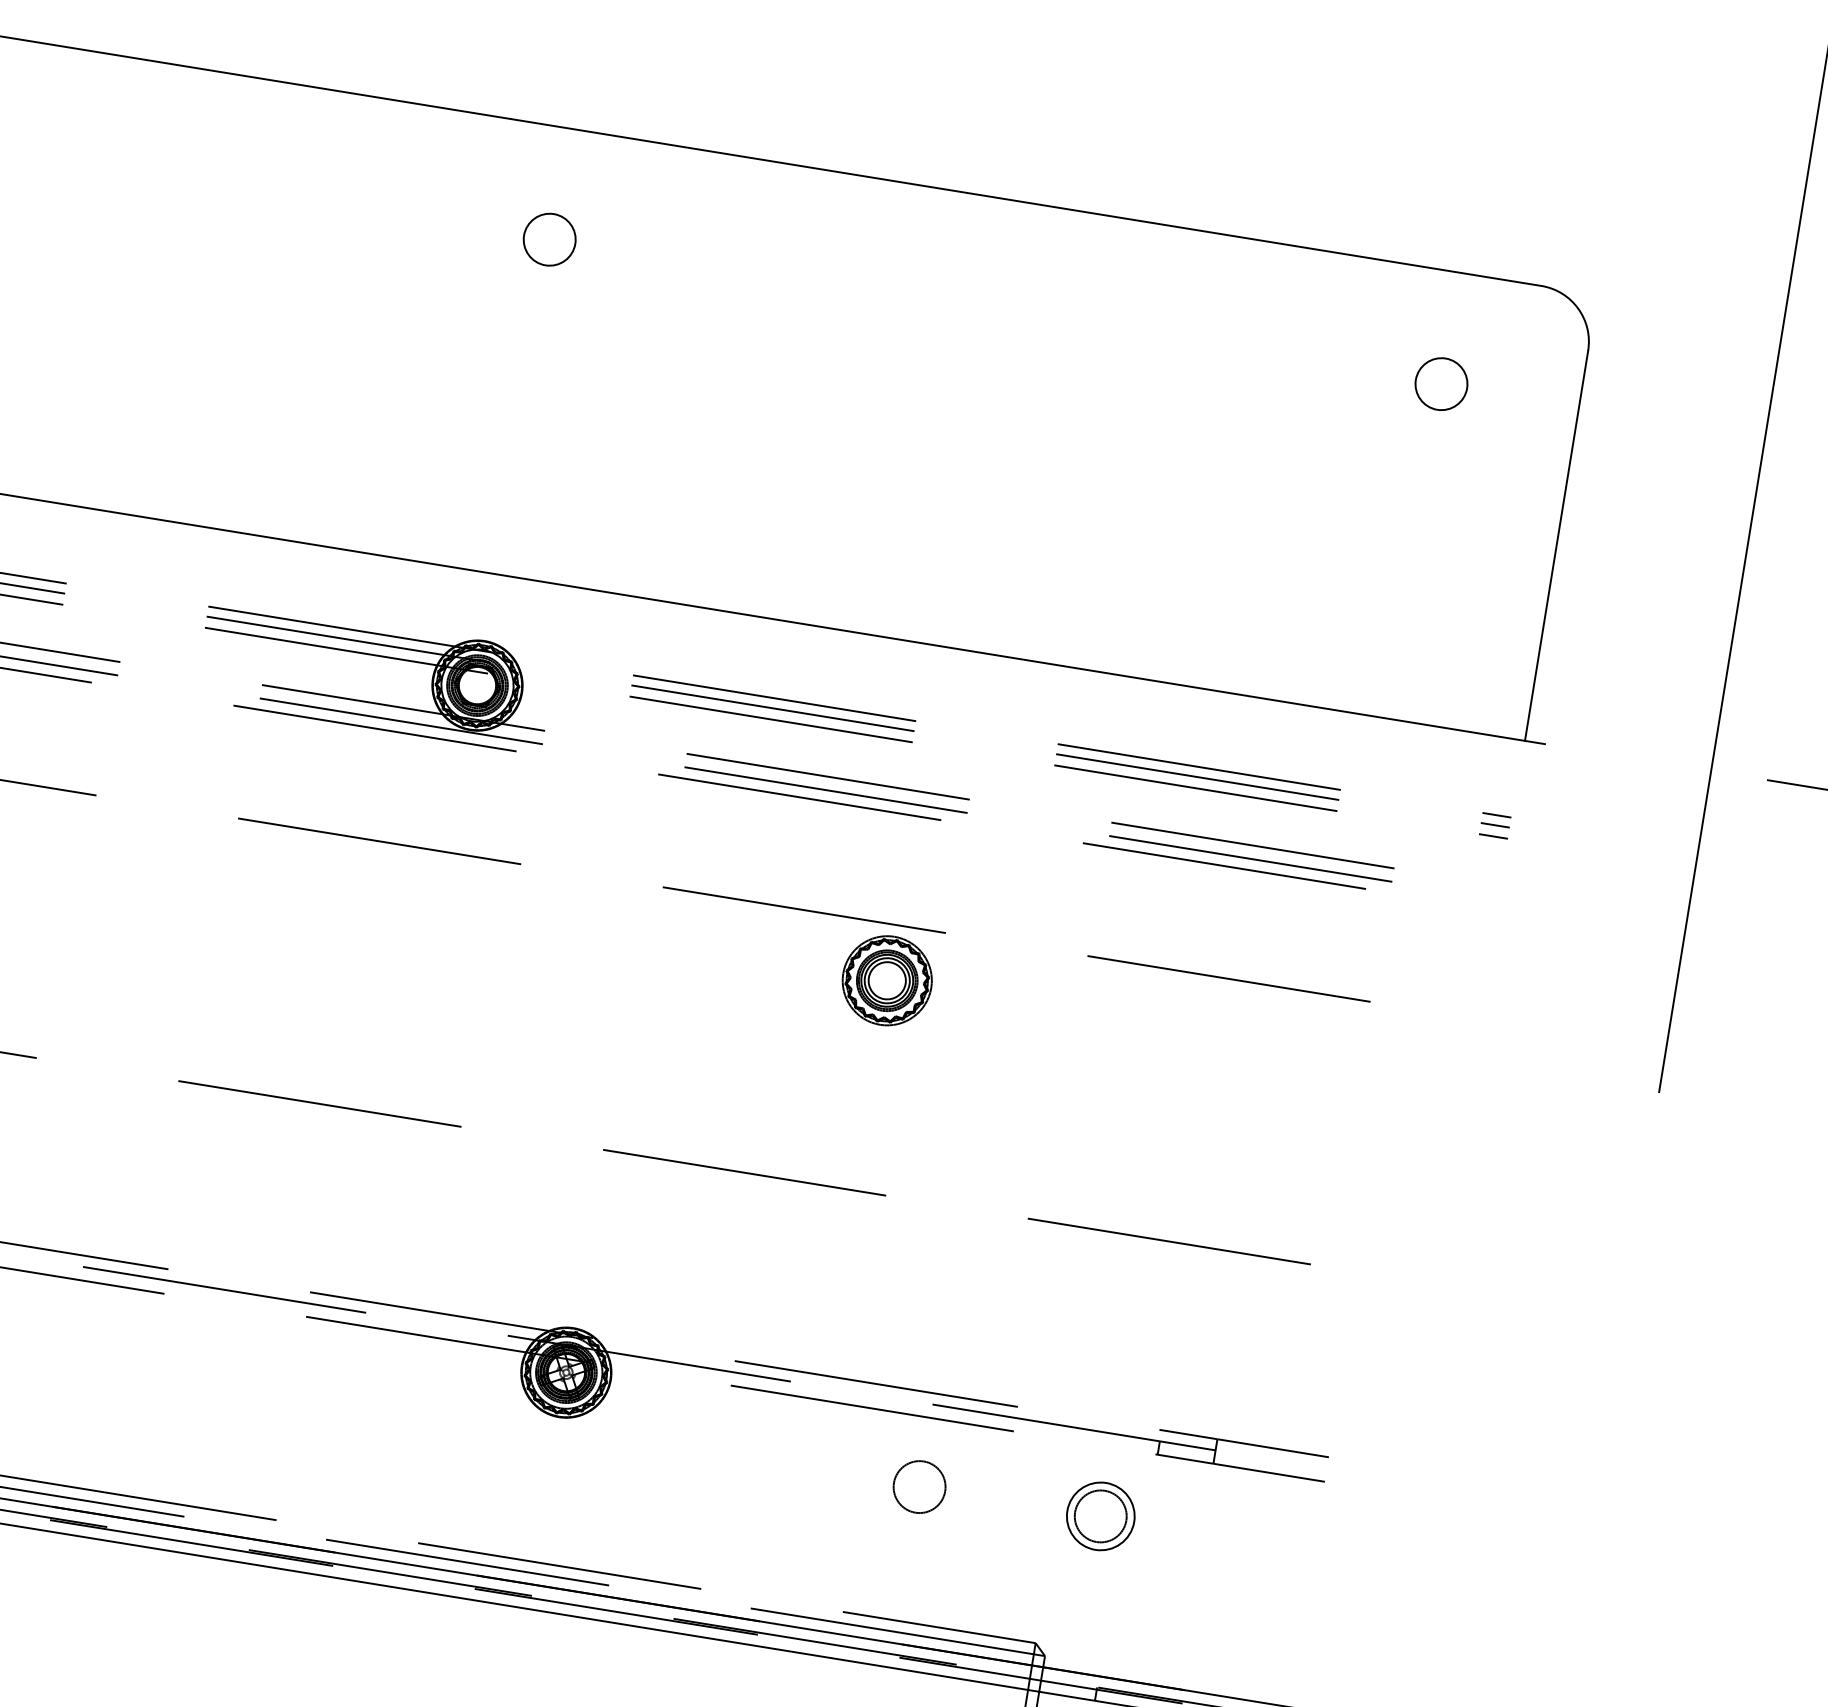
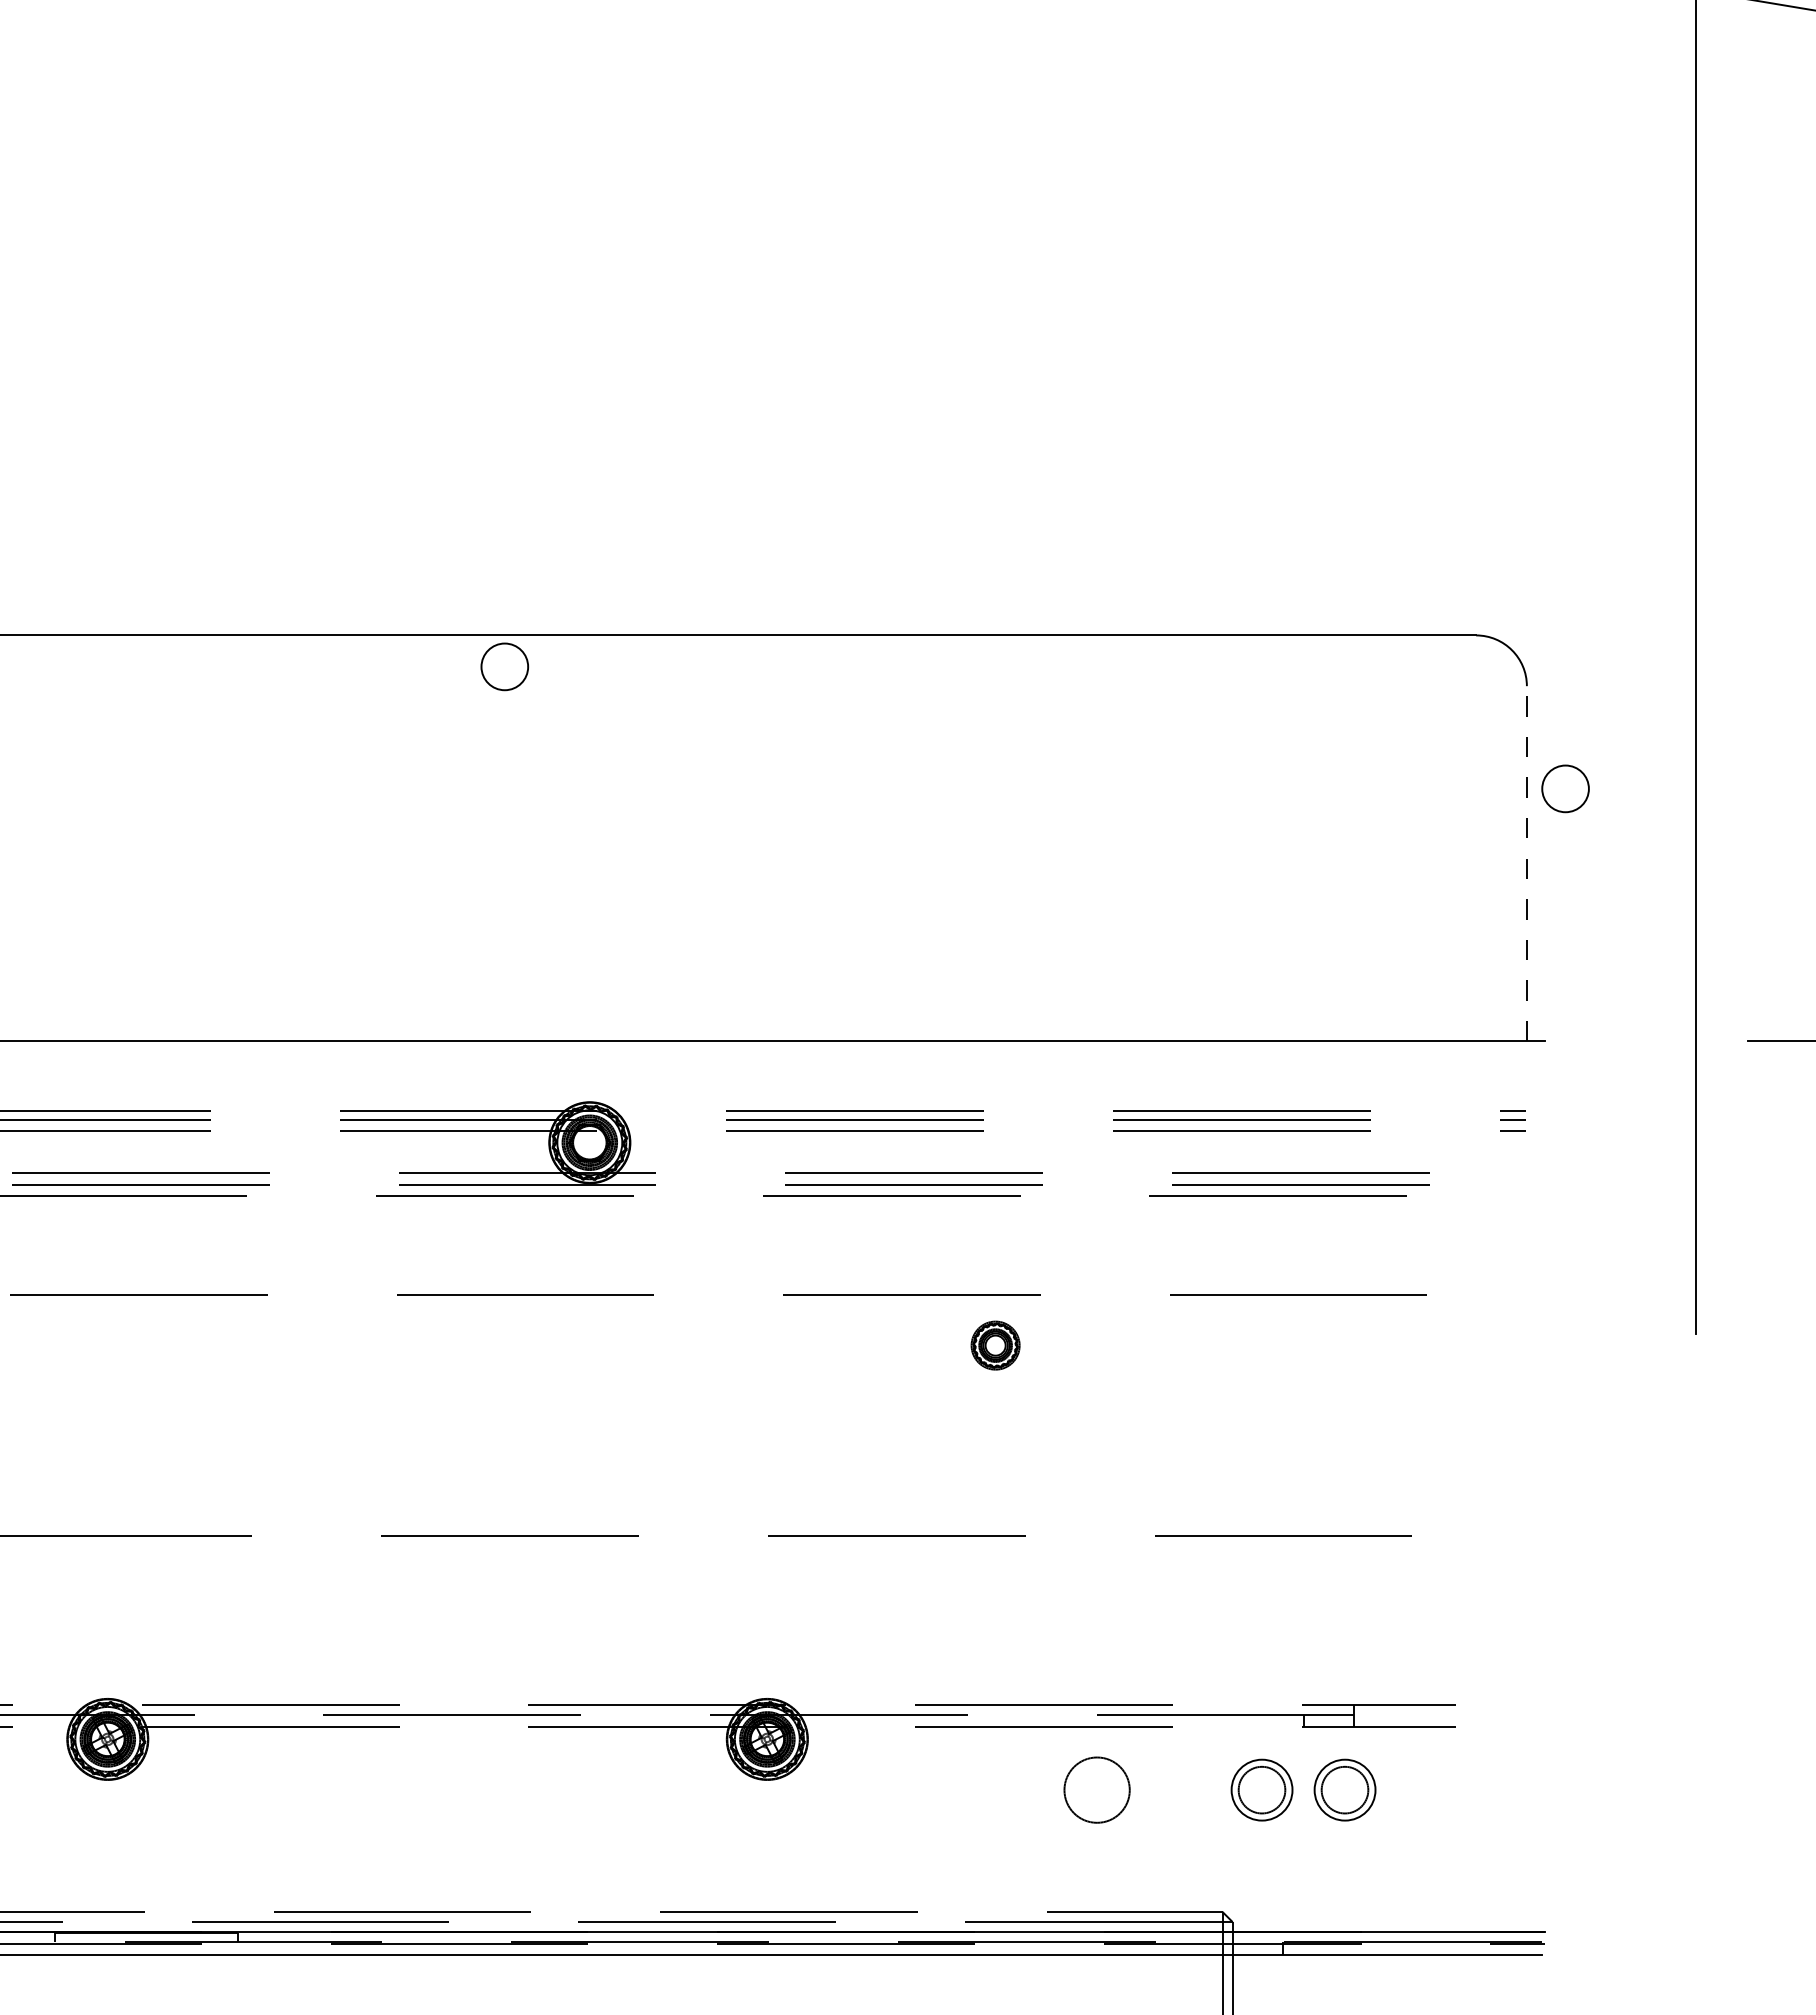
circle: (549, 239) -> (504, 666), moved
circle: (1441, 383) -> (1565, 788), moved
line: (1556, 545) -> (1526, 863), solid -> dashed
part: (887, 980) -> (995, 1345), size x0.6
circle: (919, 1486) -> (1096, 1789), size x1.4
part: (1191, 1530) -> (1344, 1789), added

